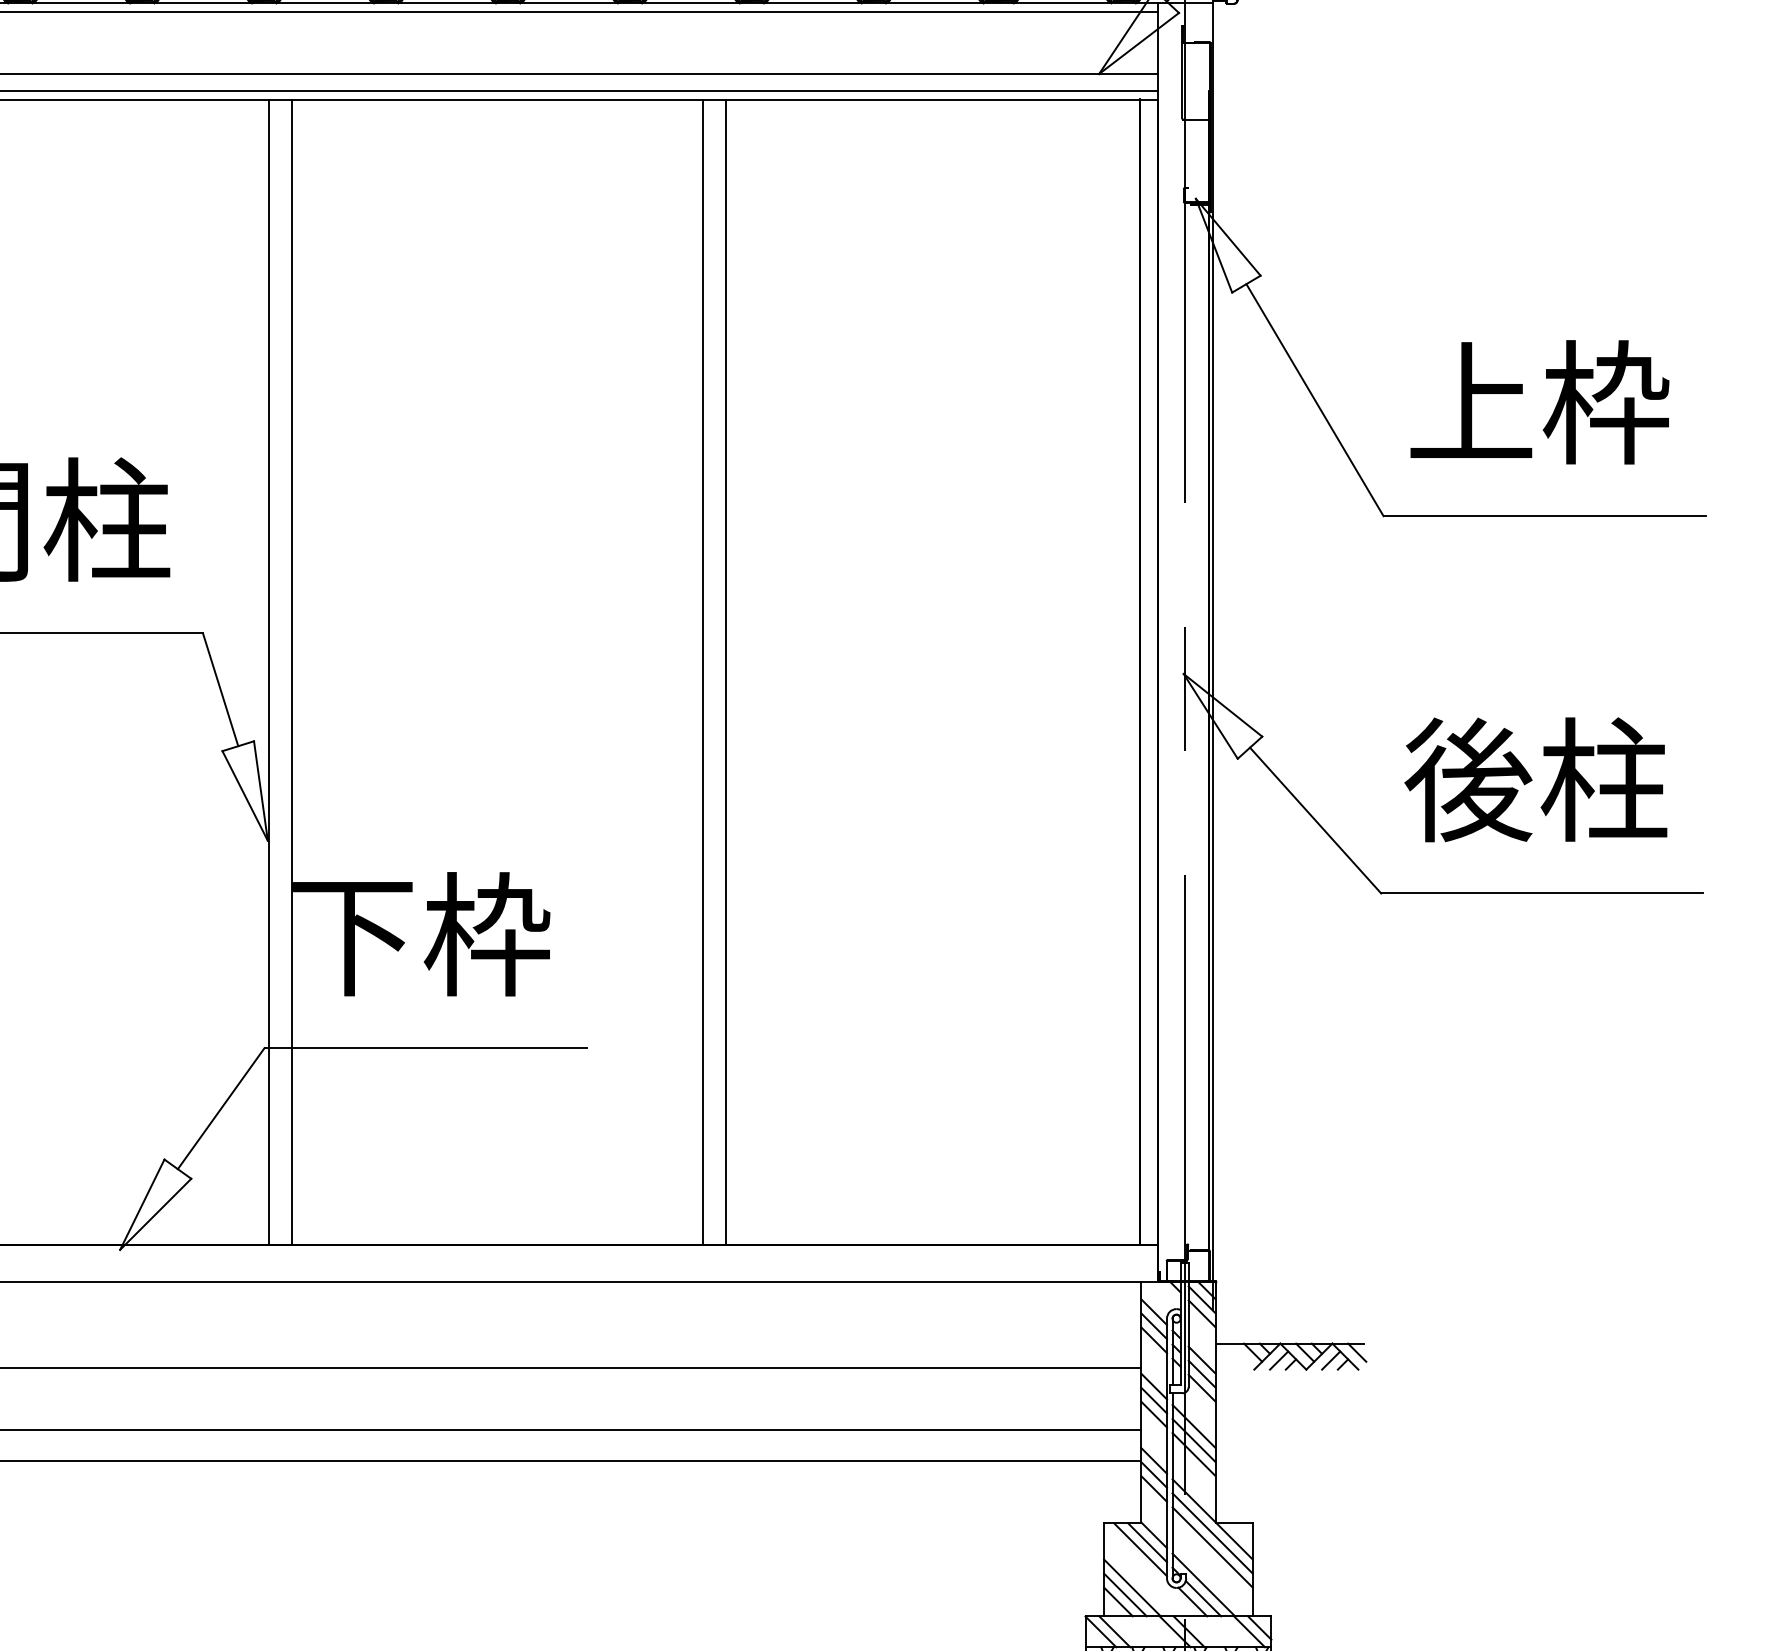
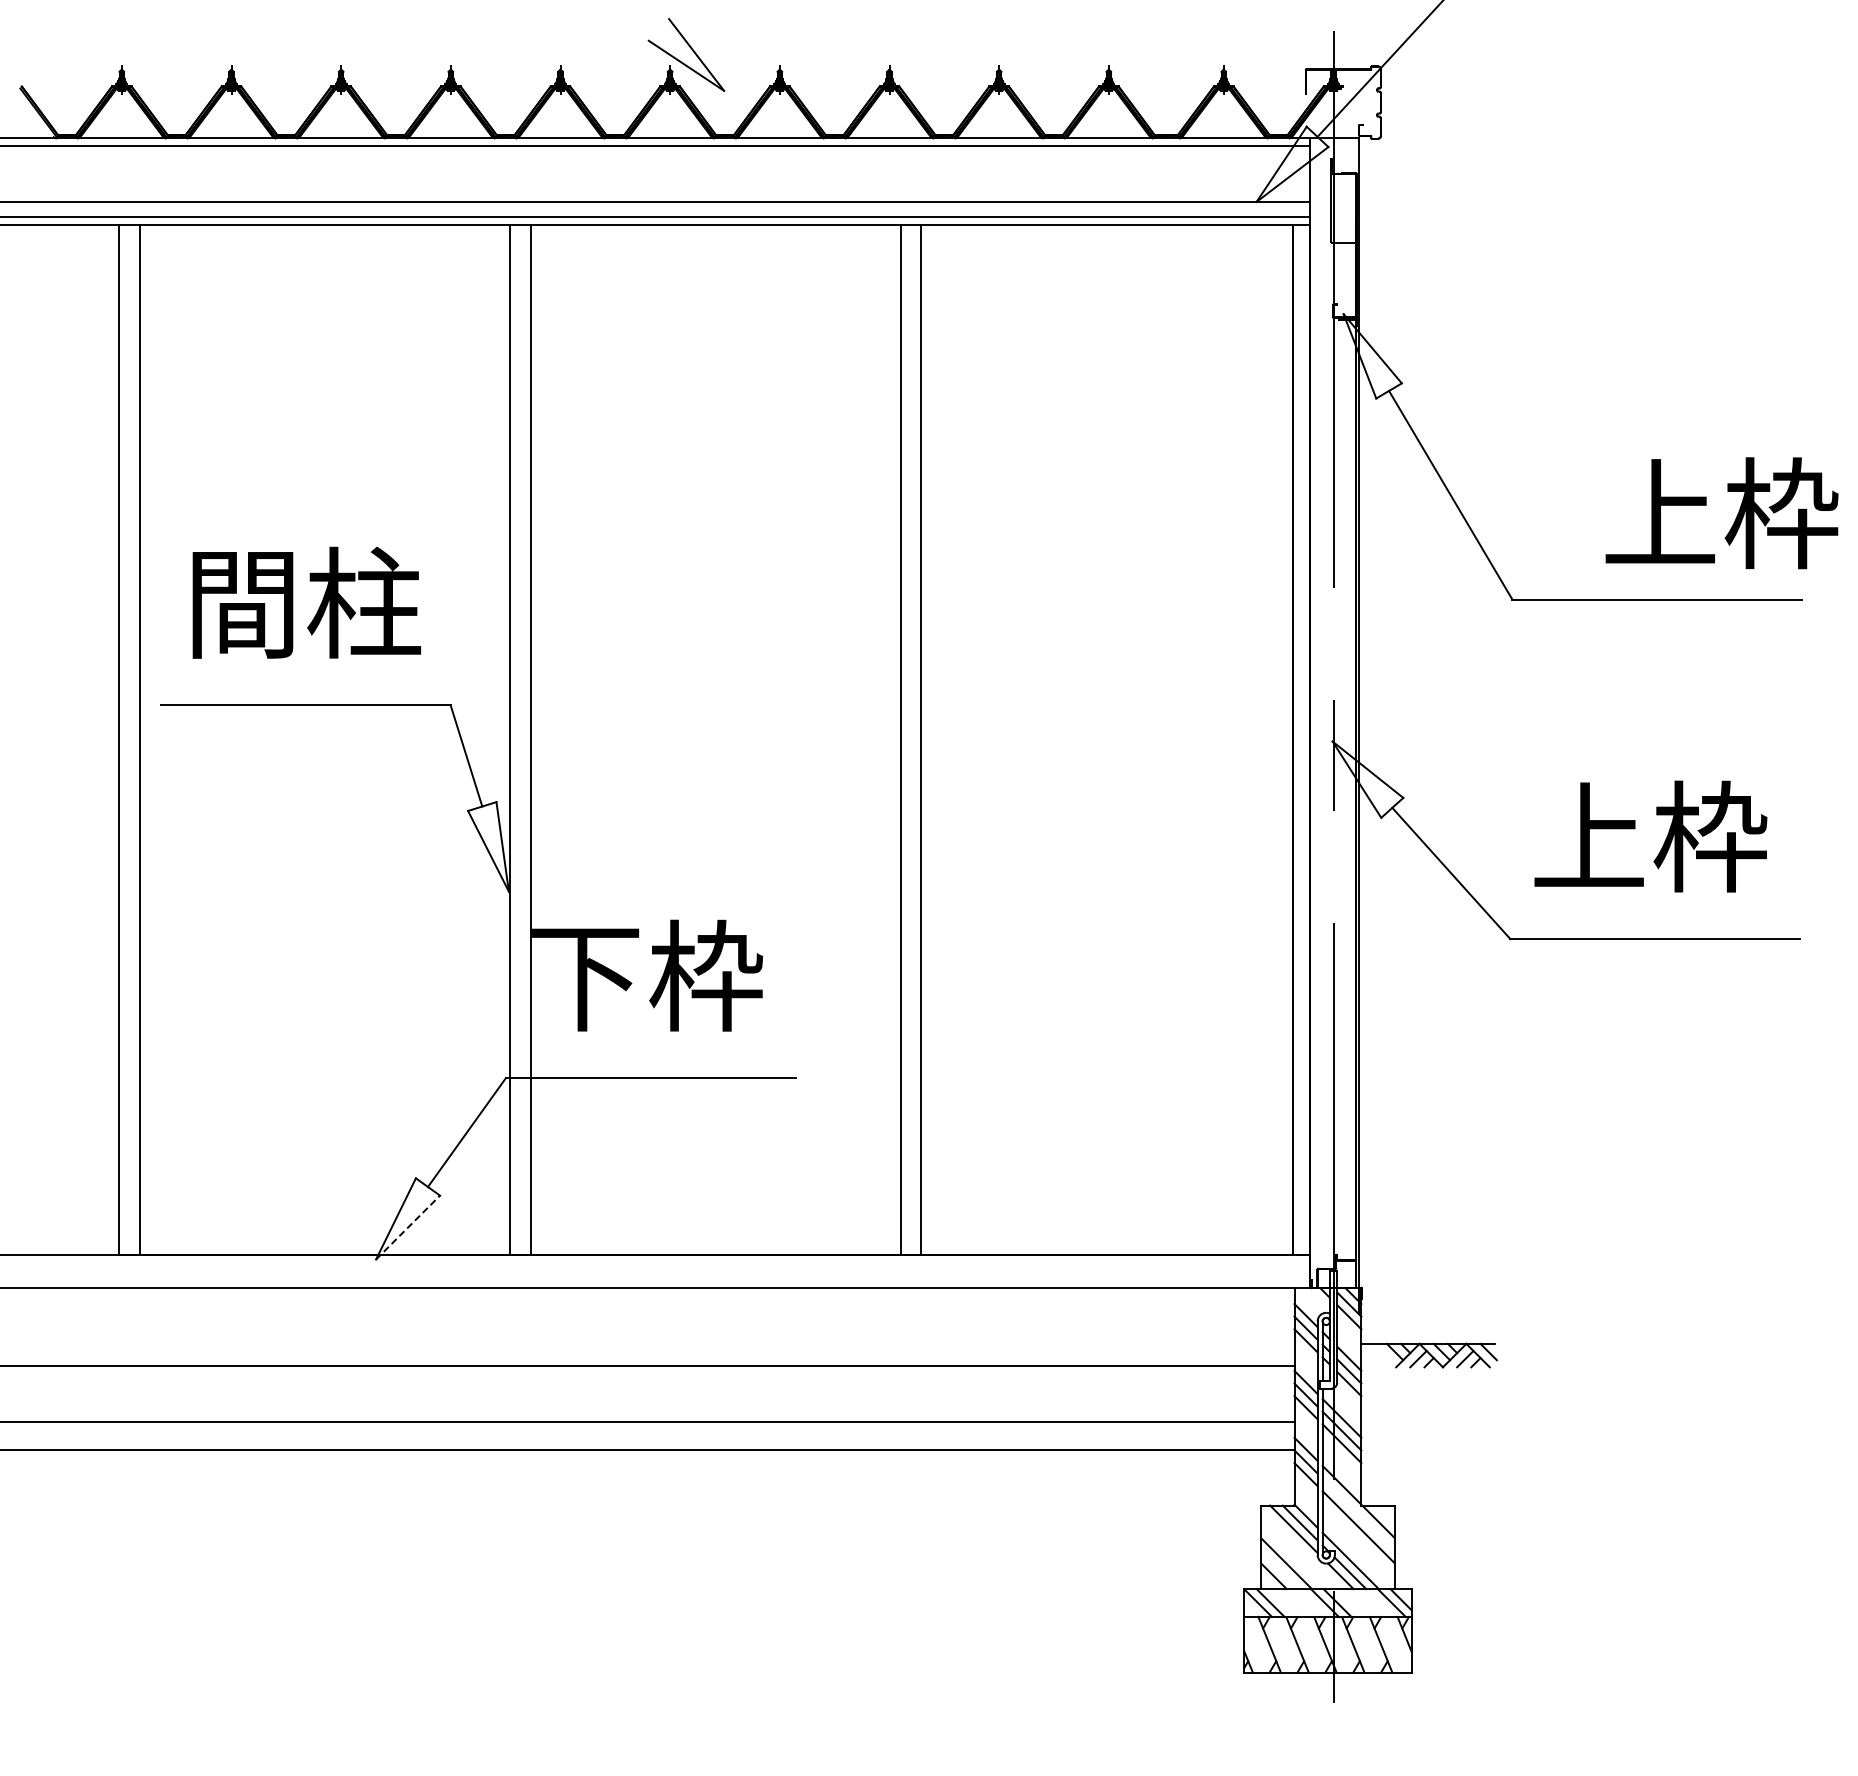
text: (1539, 402) -> (1721, 513), moved
text: (1535, 779) -> (1649, 836), 後柱 -> 上枠
line: (156, 1214) -> (408, 1227), solid -> dashed
line: (1212, 1533) -> (1358, 1514), removed
line: (1125, 1594) -> (1280, 1569), removed

